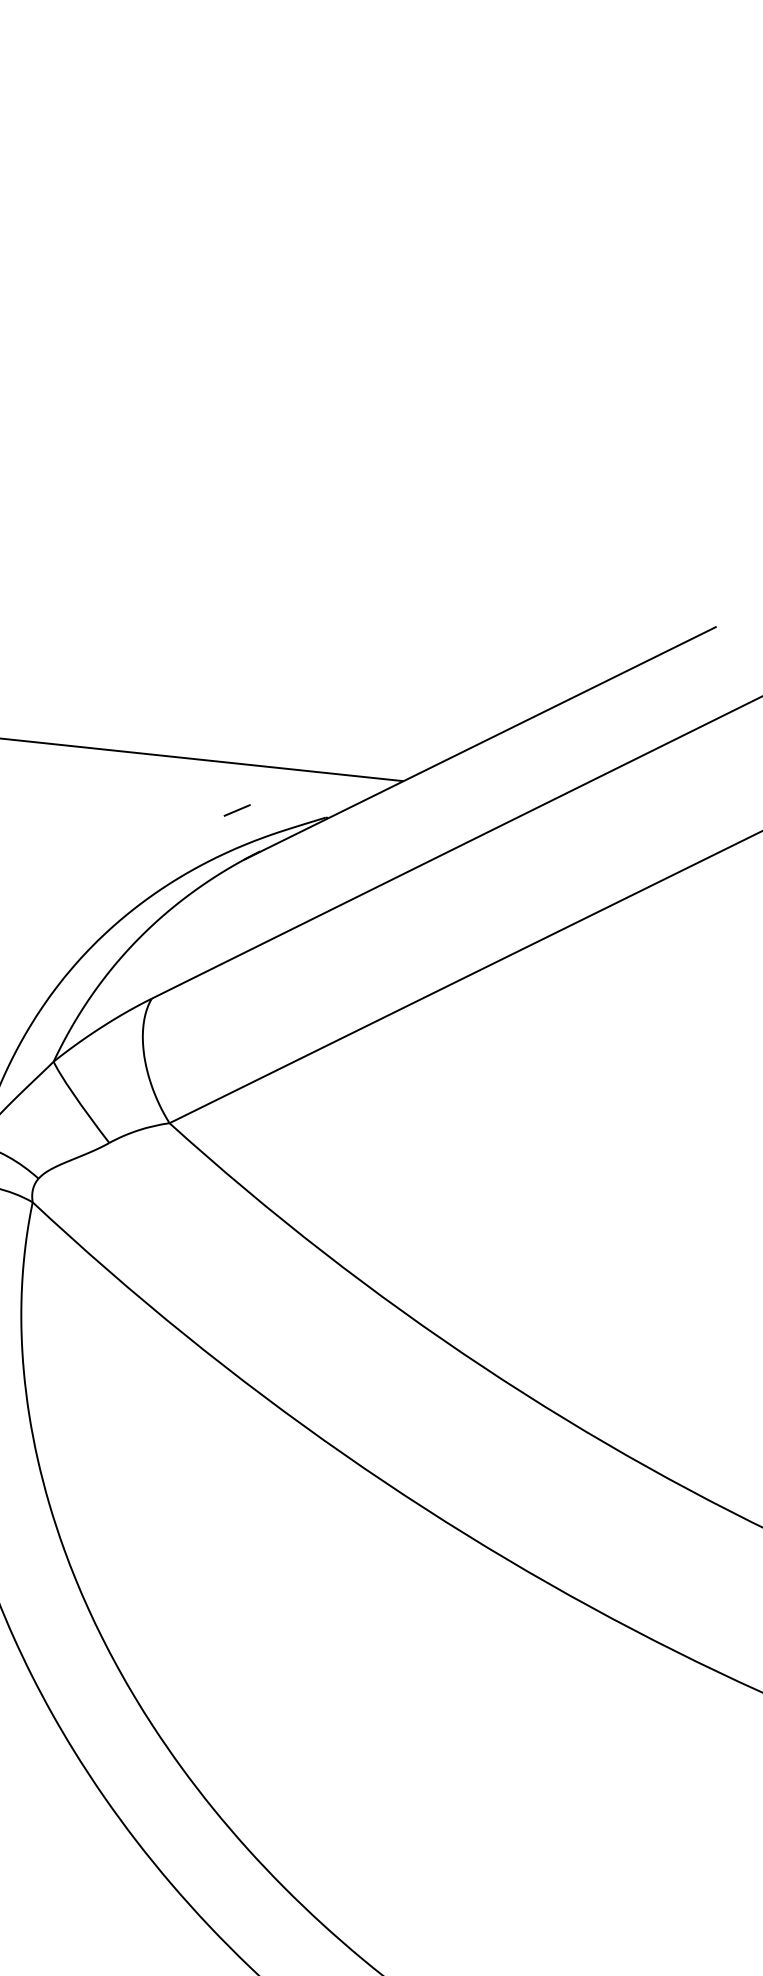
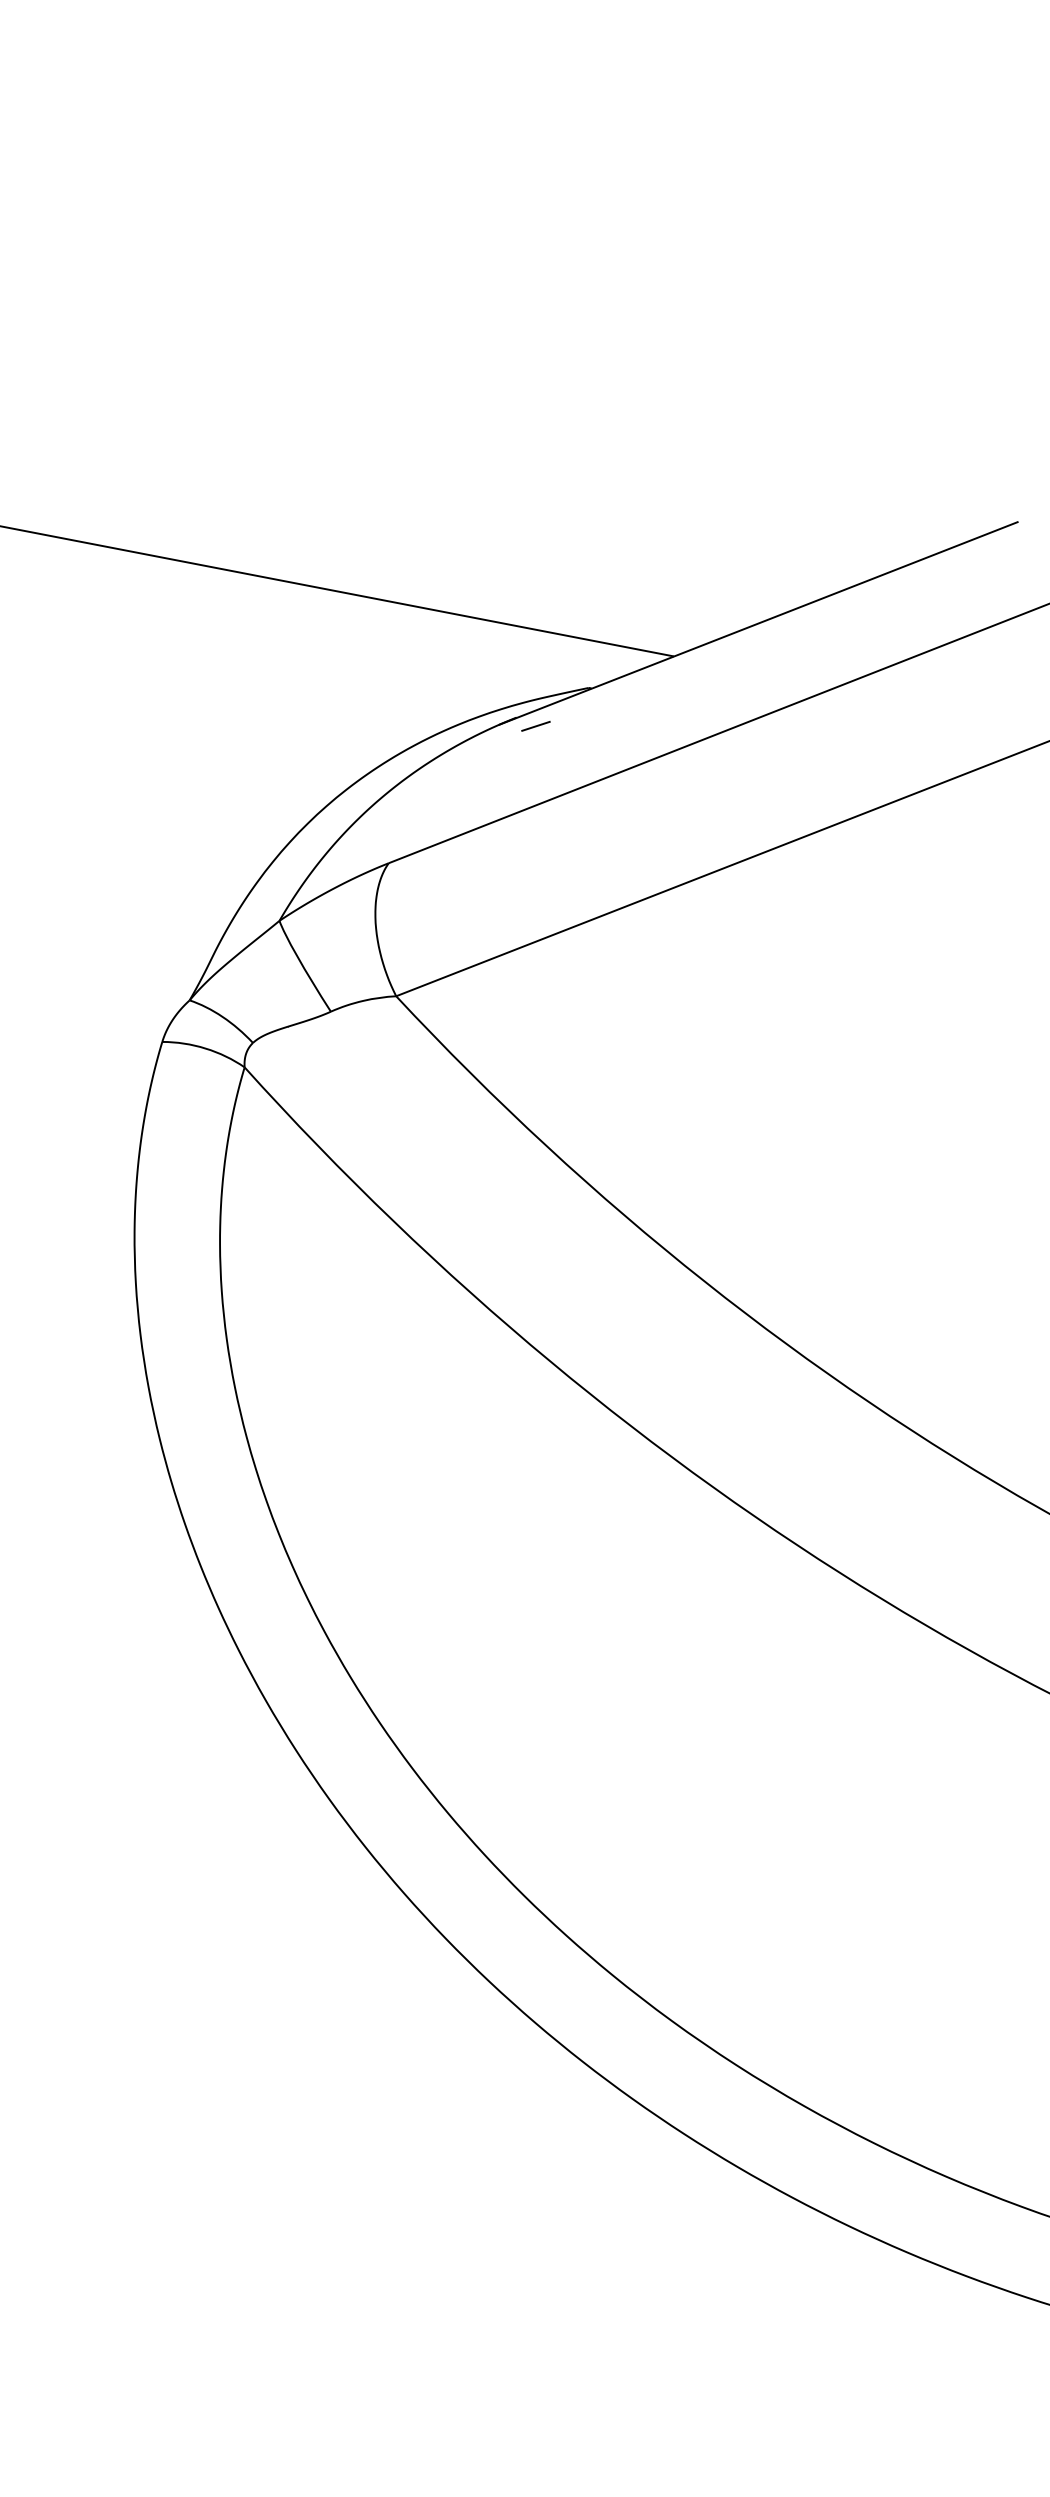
line: (236, 810) -> (535, 726), moved

